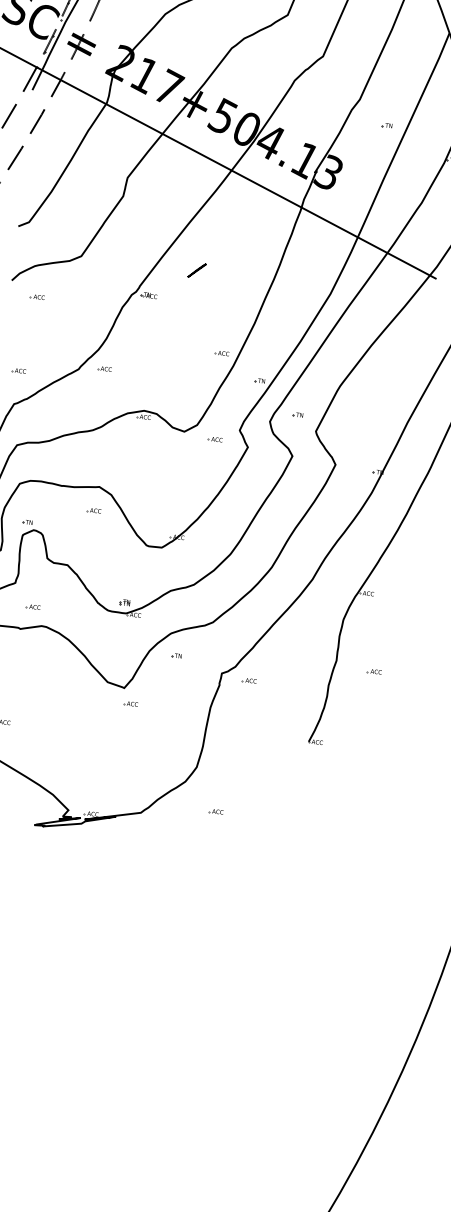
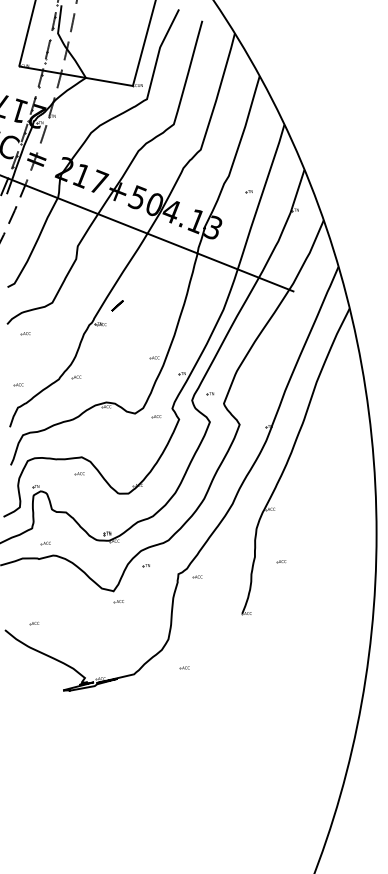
line: (196, 270) -> (117, 305), moved

